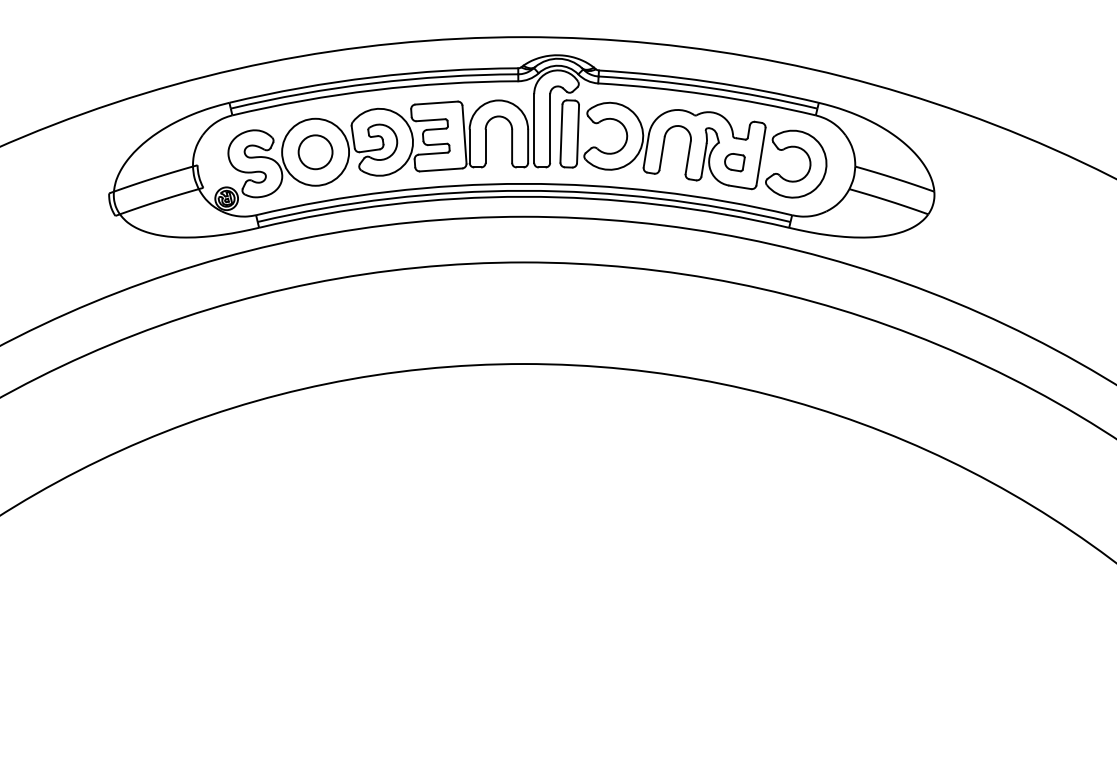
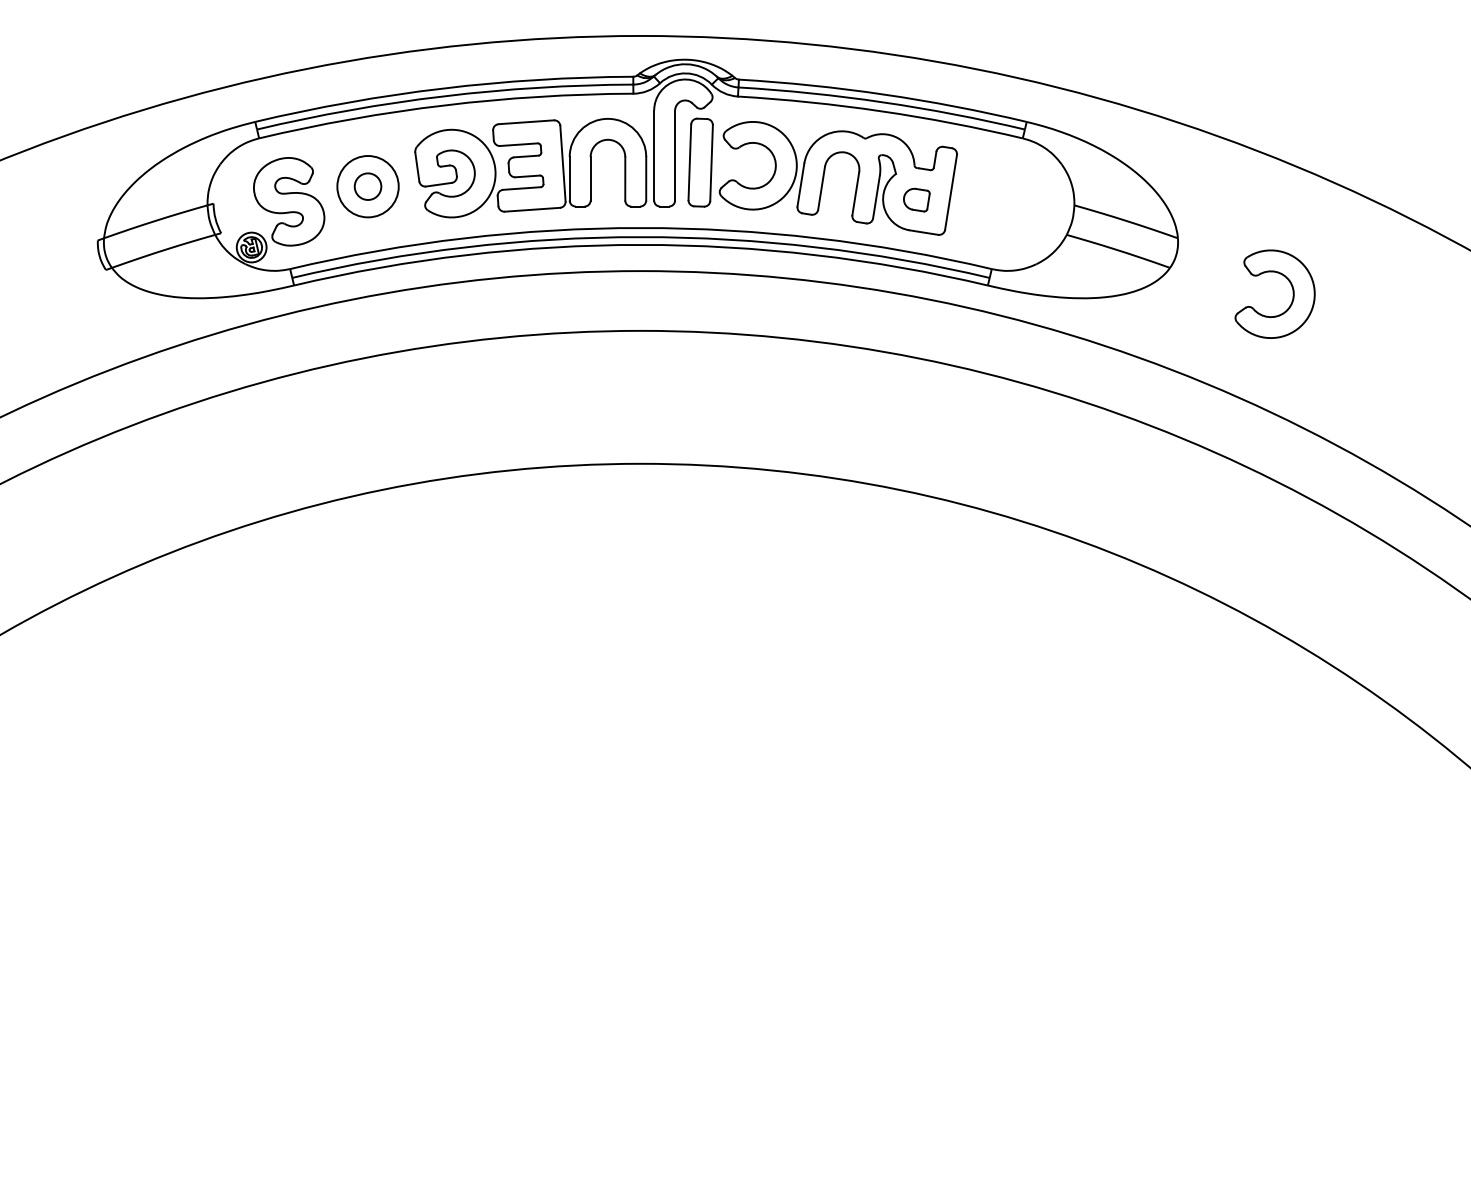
circle: (315, 152) -> (367, 186), size x0.6
circle: (315, 152) -> (367, 186), size x0.7
part: (809, 163) -> (1292, 293), moved

